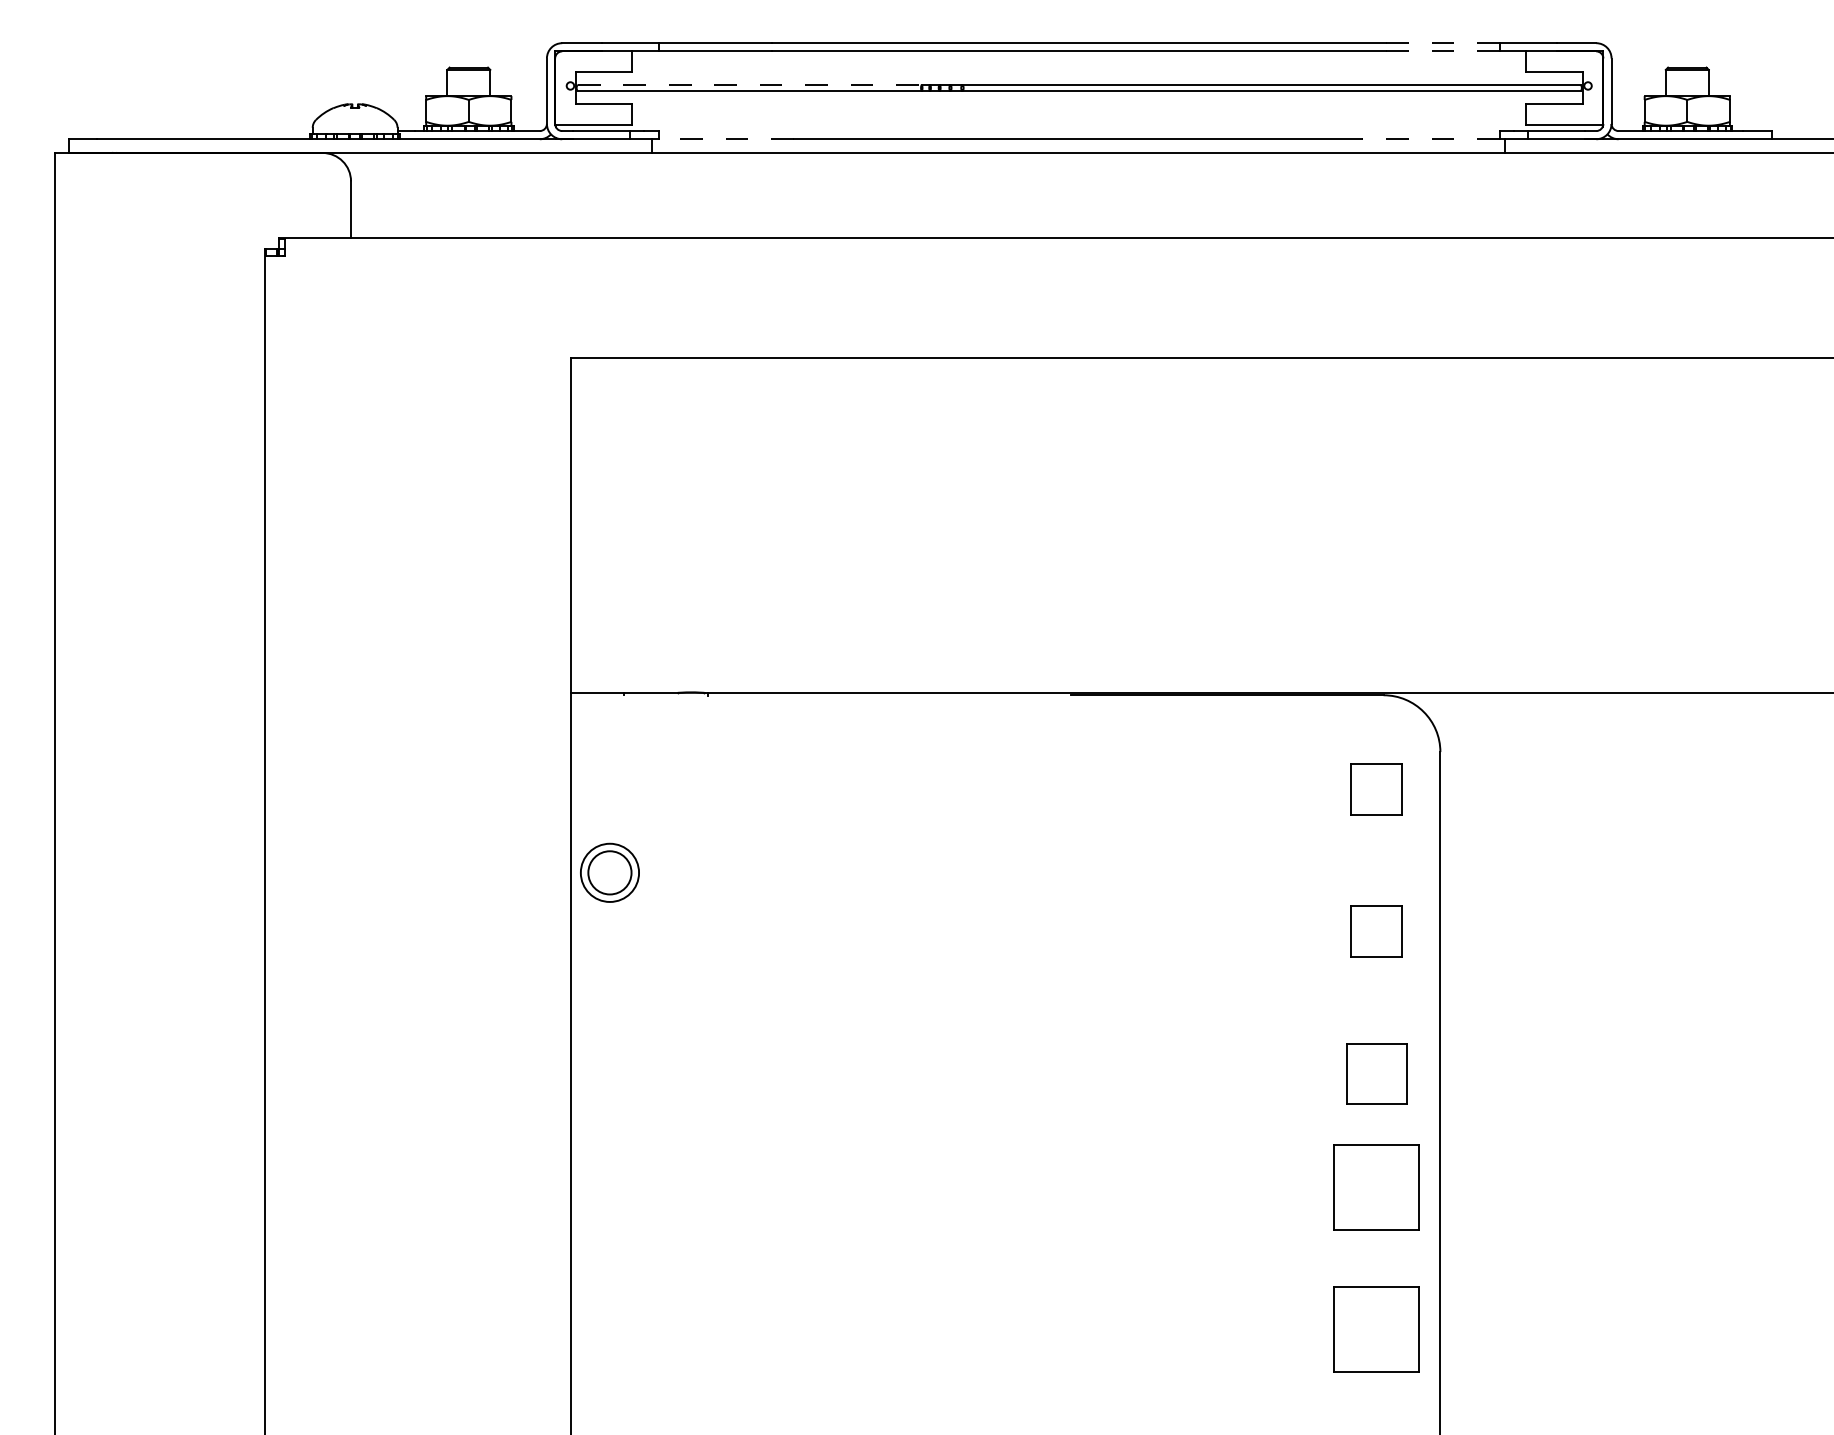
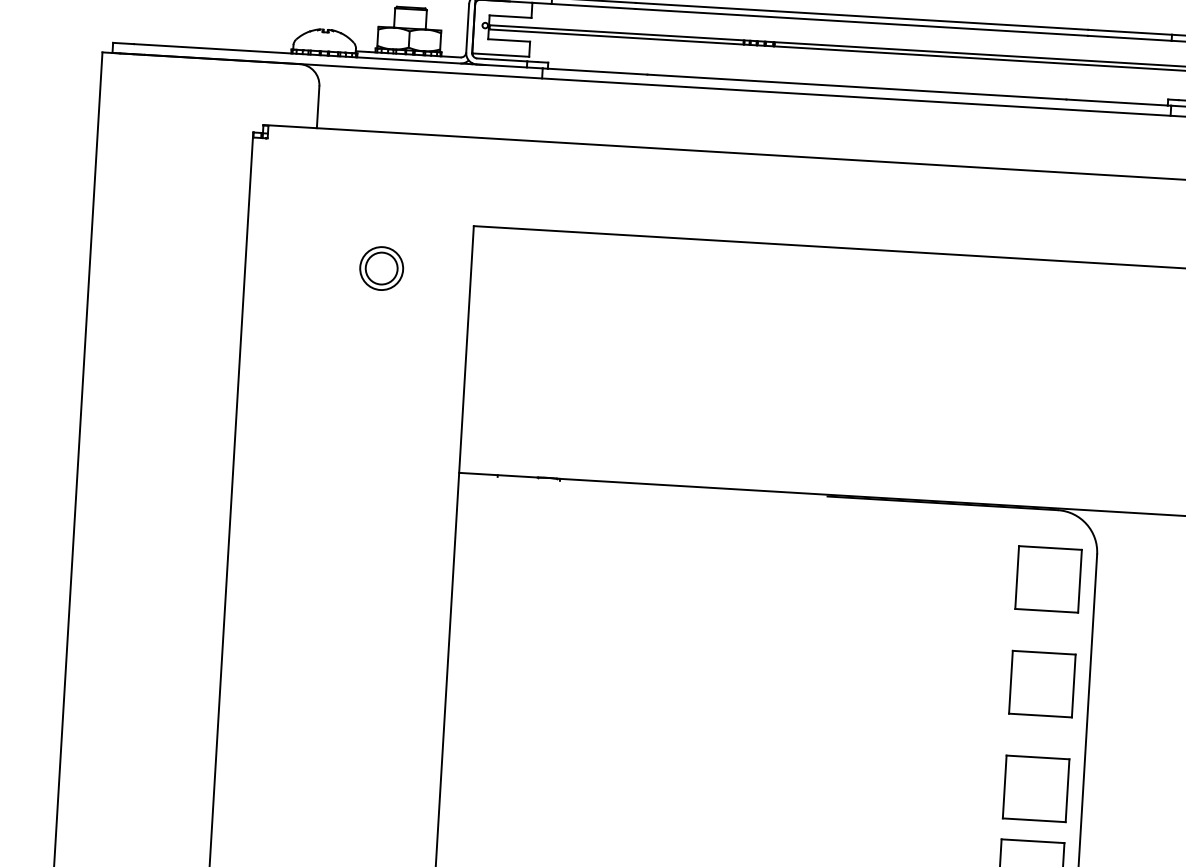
line: (1443, 43) -> (1130, 32), dashed -> solid
line: (1443, 51) -> (1130, 38), dashed -> solid
line: (749, 85) -> (617, 33), dashed -> solid
line: (726, 139) -> (597, 71), dashed -> solid
line: (1431, 139) -> (1117, 102), dashed -> solid
part: (1376, 789) -> (1048, 579), size x1.67
part: (609, 872) -> (381, 268), moved
part: (1376, 931) -> (1042, 683), size x1.67
part: (1376, 1073) -> (1035, 788), size x1.43

